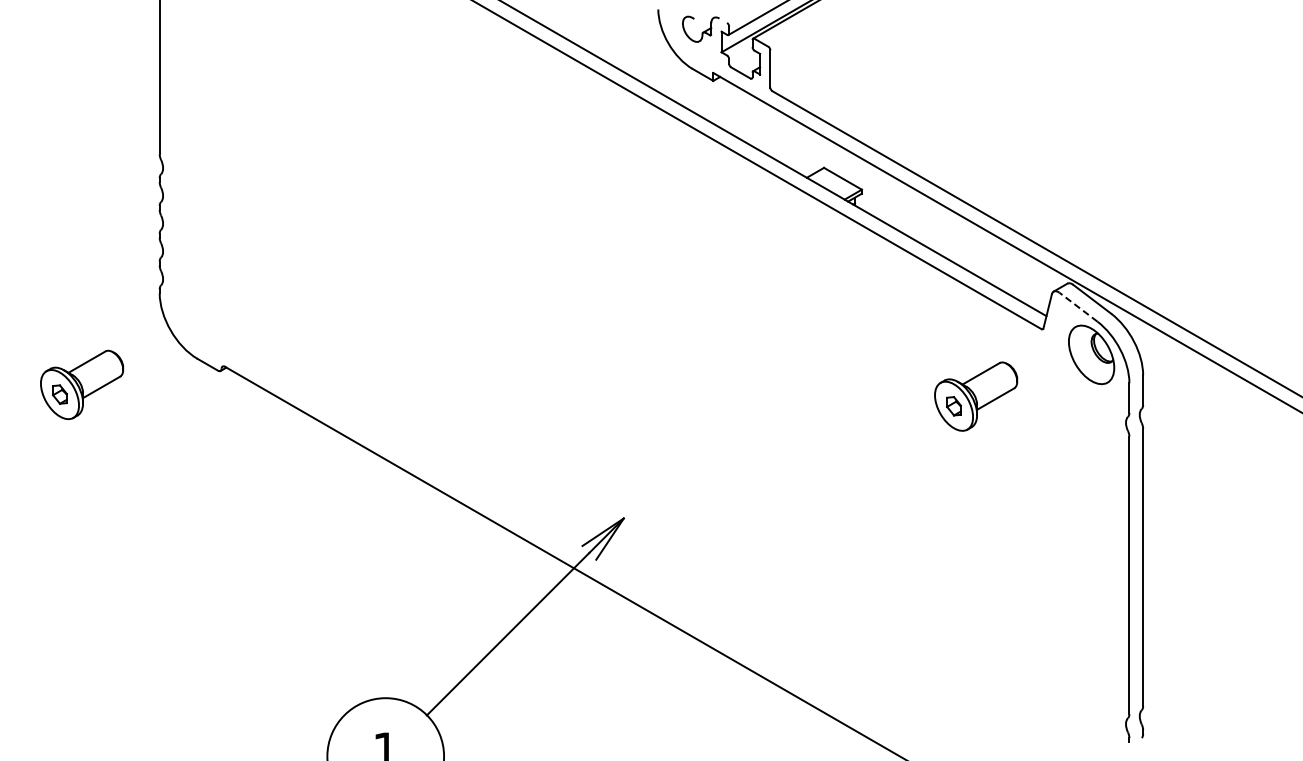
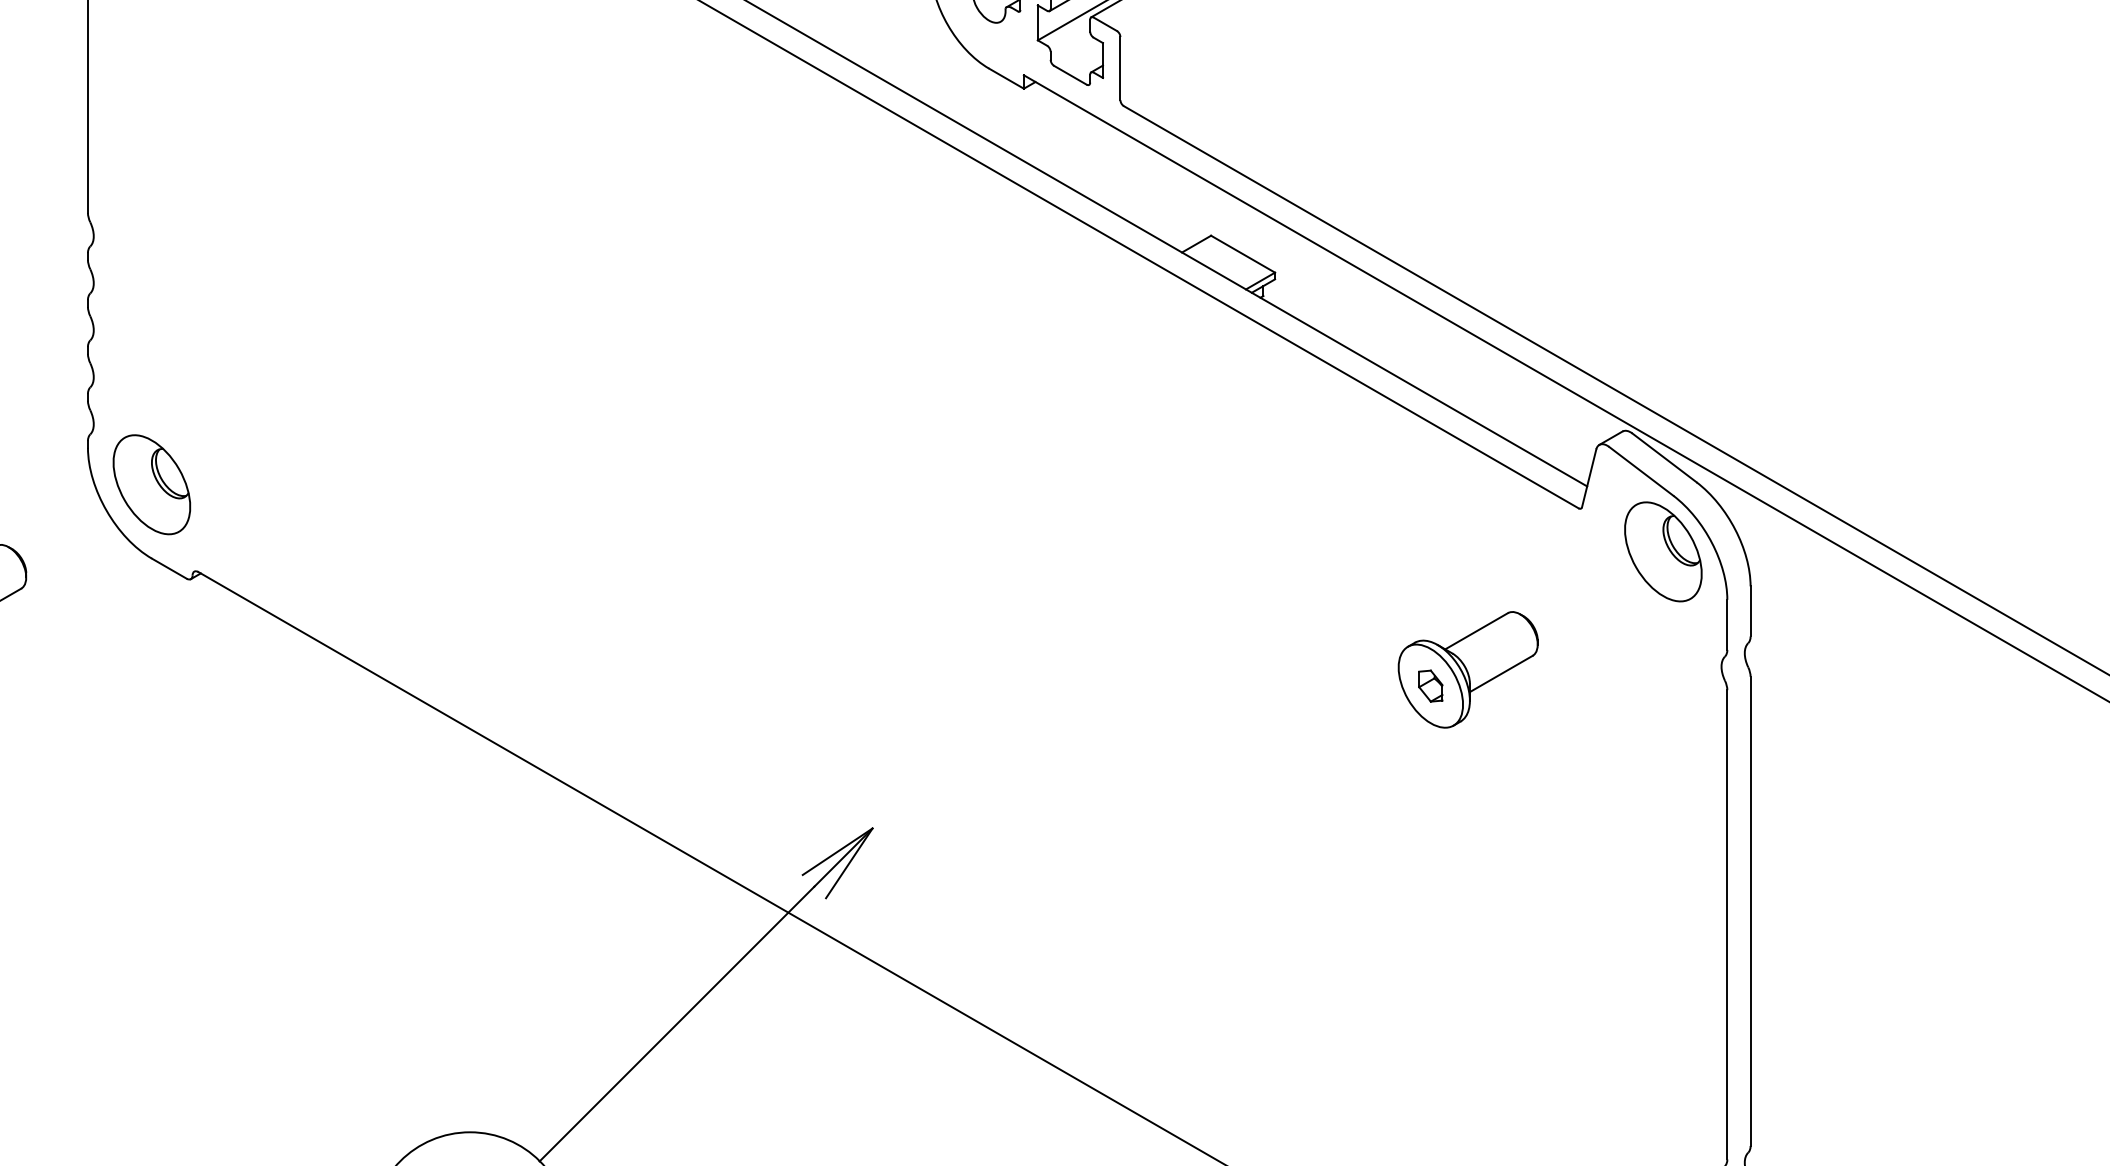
line: (1078, 307) -> (1641, 471), dashed -> solid
part: (197, 315) -> (151, 485), added
part: (976, 396) -> (1468, 669), moved

